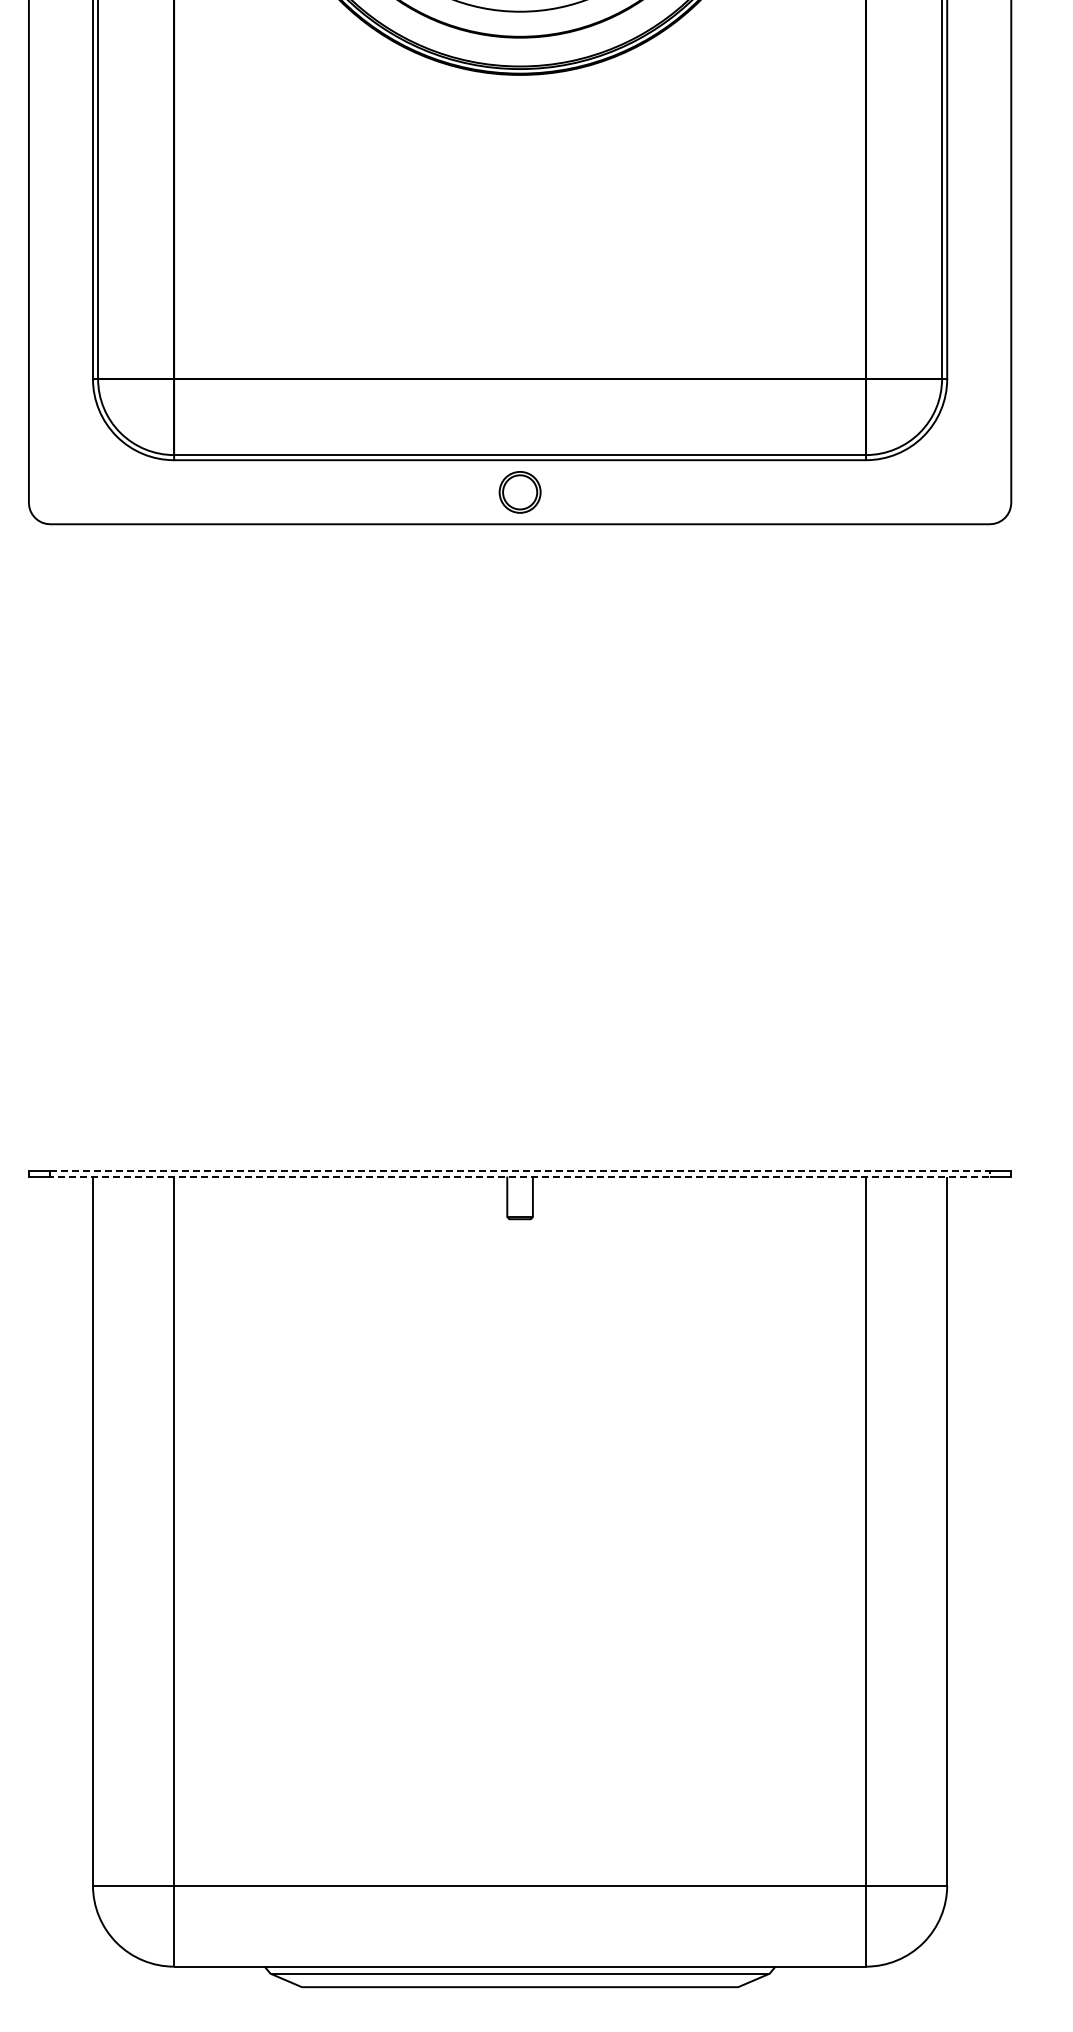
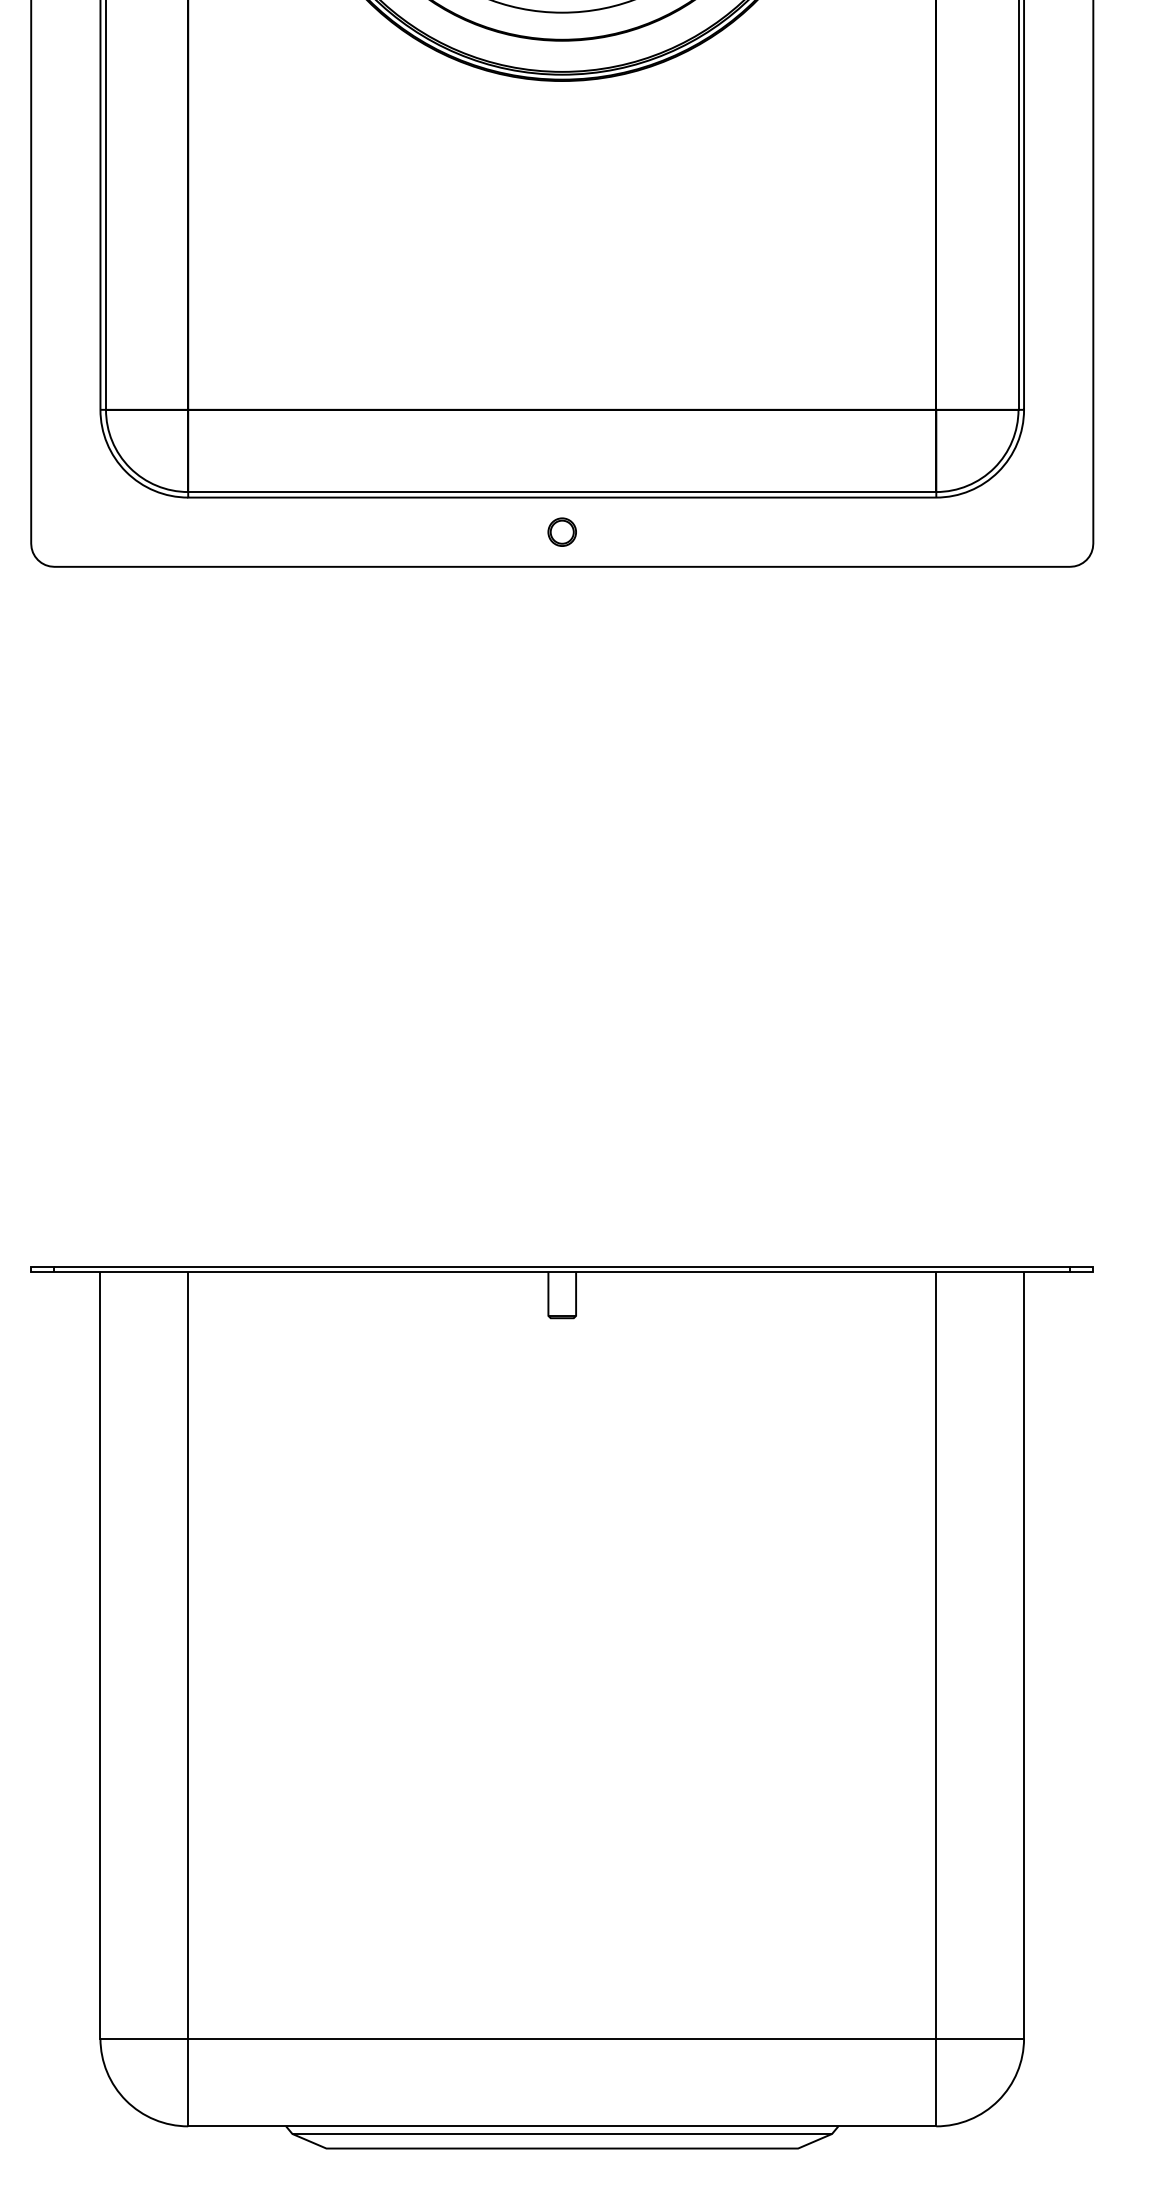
part: (519, 491) -> (561, 531), size x0.62
line: (989, 1173) -> (1069, 1268), dashed -> solid

